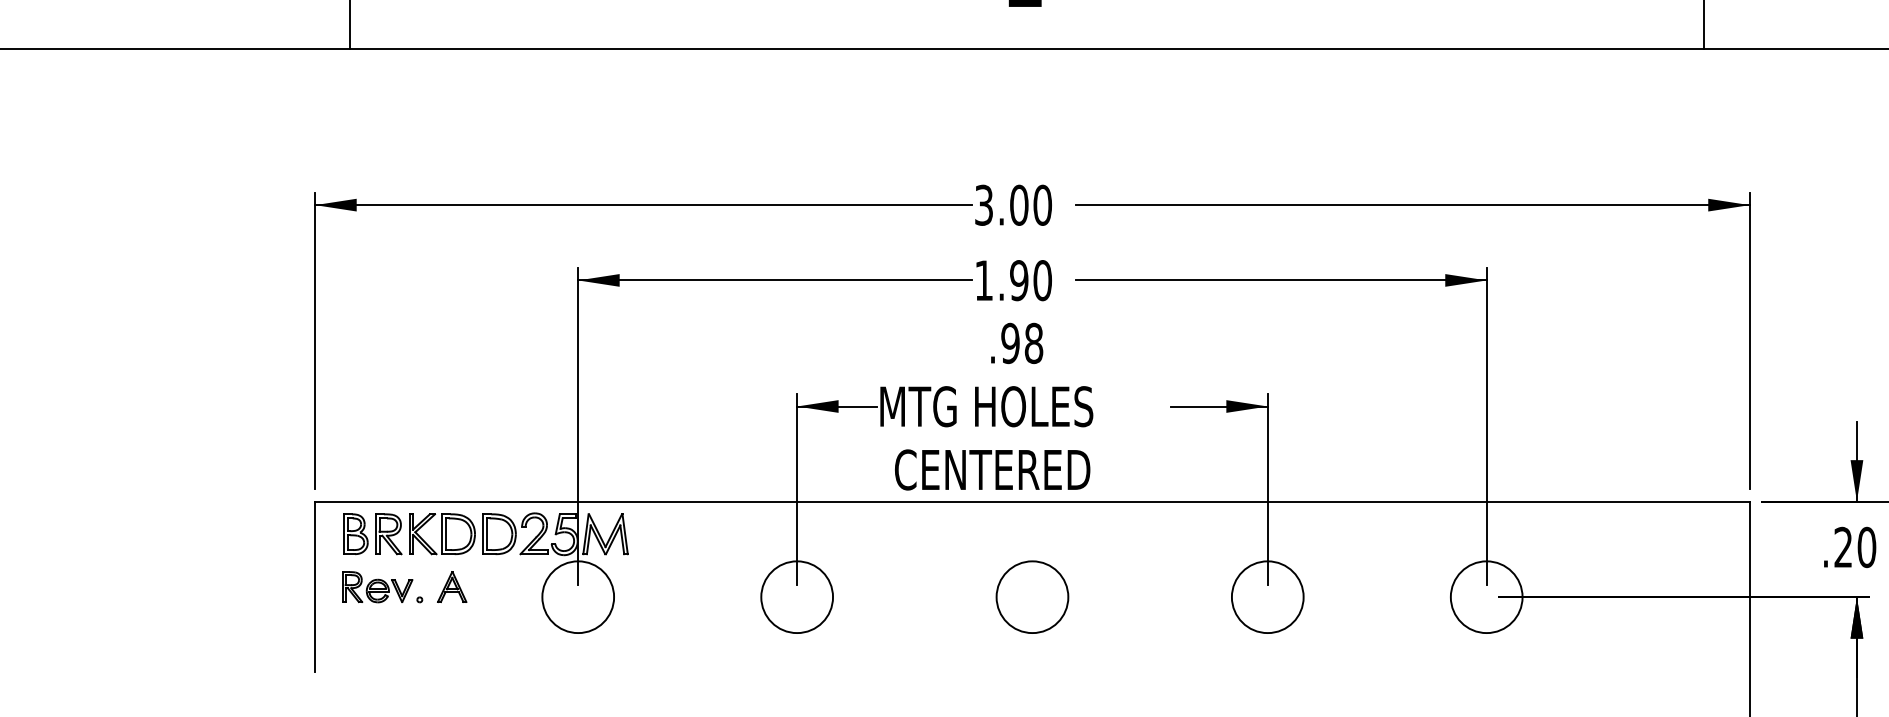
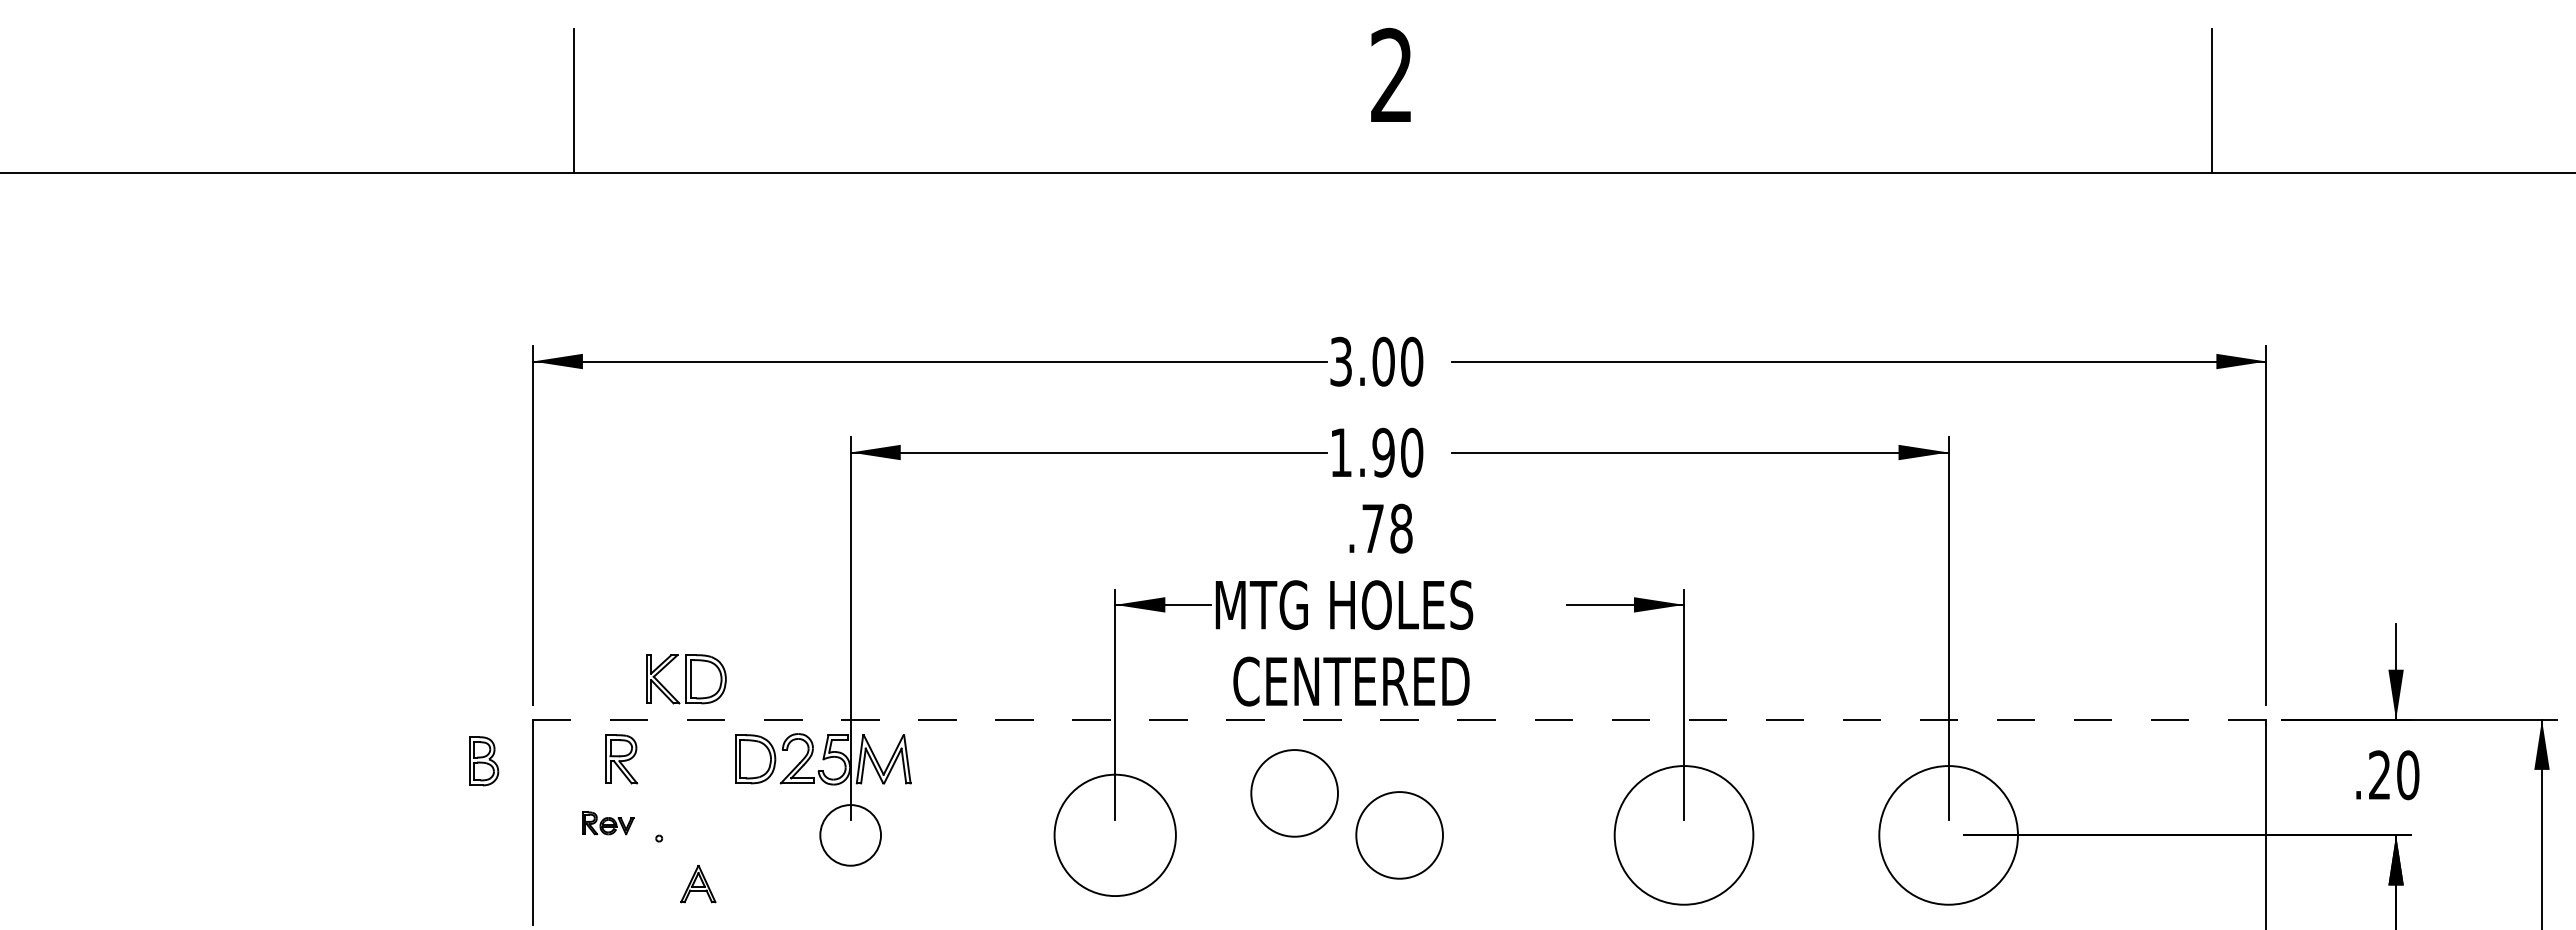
text: (1010, 343) -> (1372, 528), .98 -> .78
line: (1032, 501) -> (1399, 719), solid -> dashed
part: (356, 534) -> (484, 761), moved
part: (442, 534) -> (686, 679), moved
circle: (945, 562) -> (1294, 793), added
part: (377, 587) -> (608, 823), size x0.6
part: (452, 587) -> (698, 884), moved
circle: (578, 597) -> (850, 835), size x0.7
circle: (796, 597) -> (1114, 835), size x1.4
circle: (1267, 597) -> (1683, 835), size x1.6
circle: (1486, 597) -> (1948, 835), size x1.6

